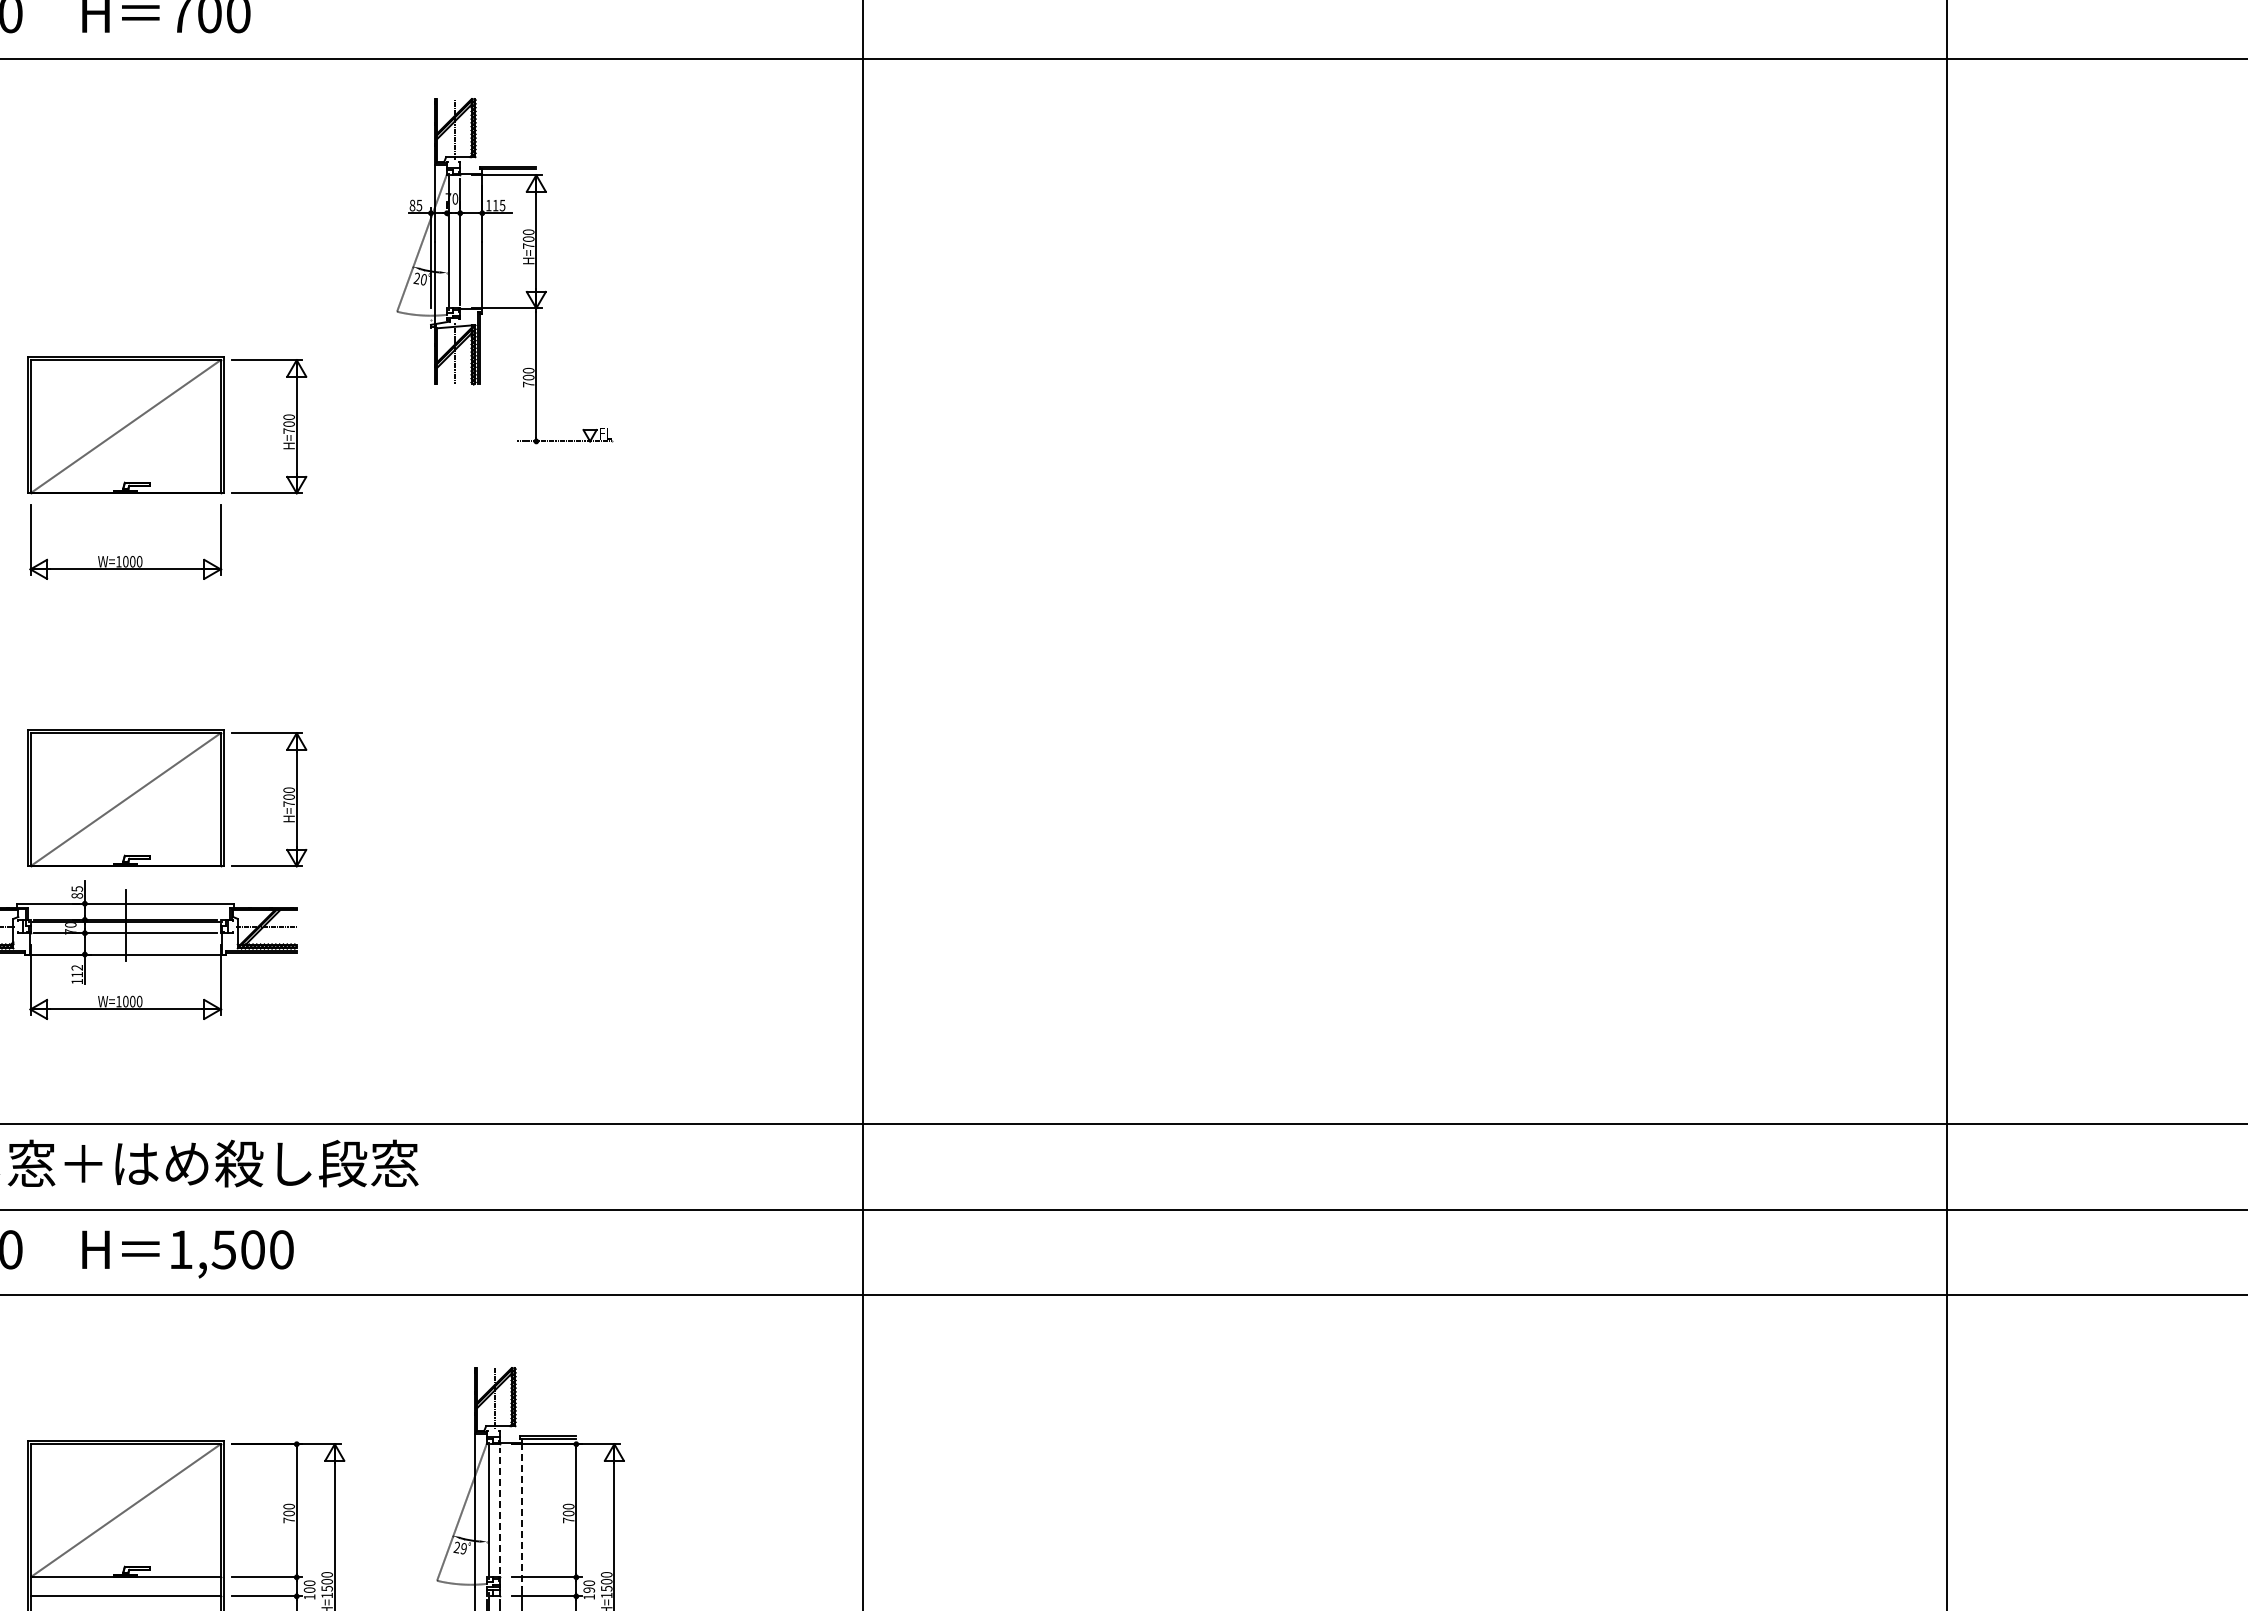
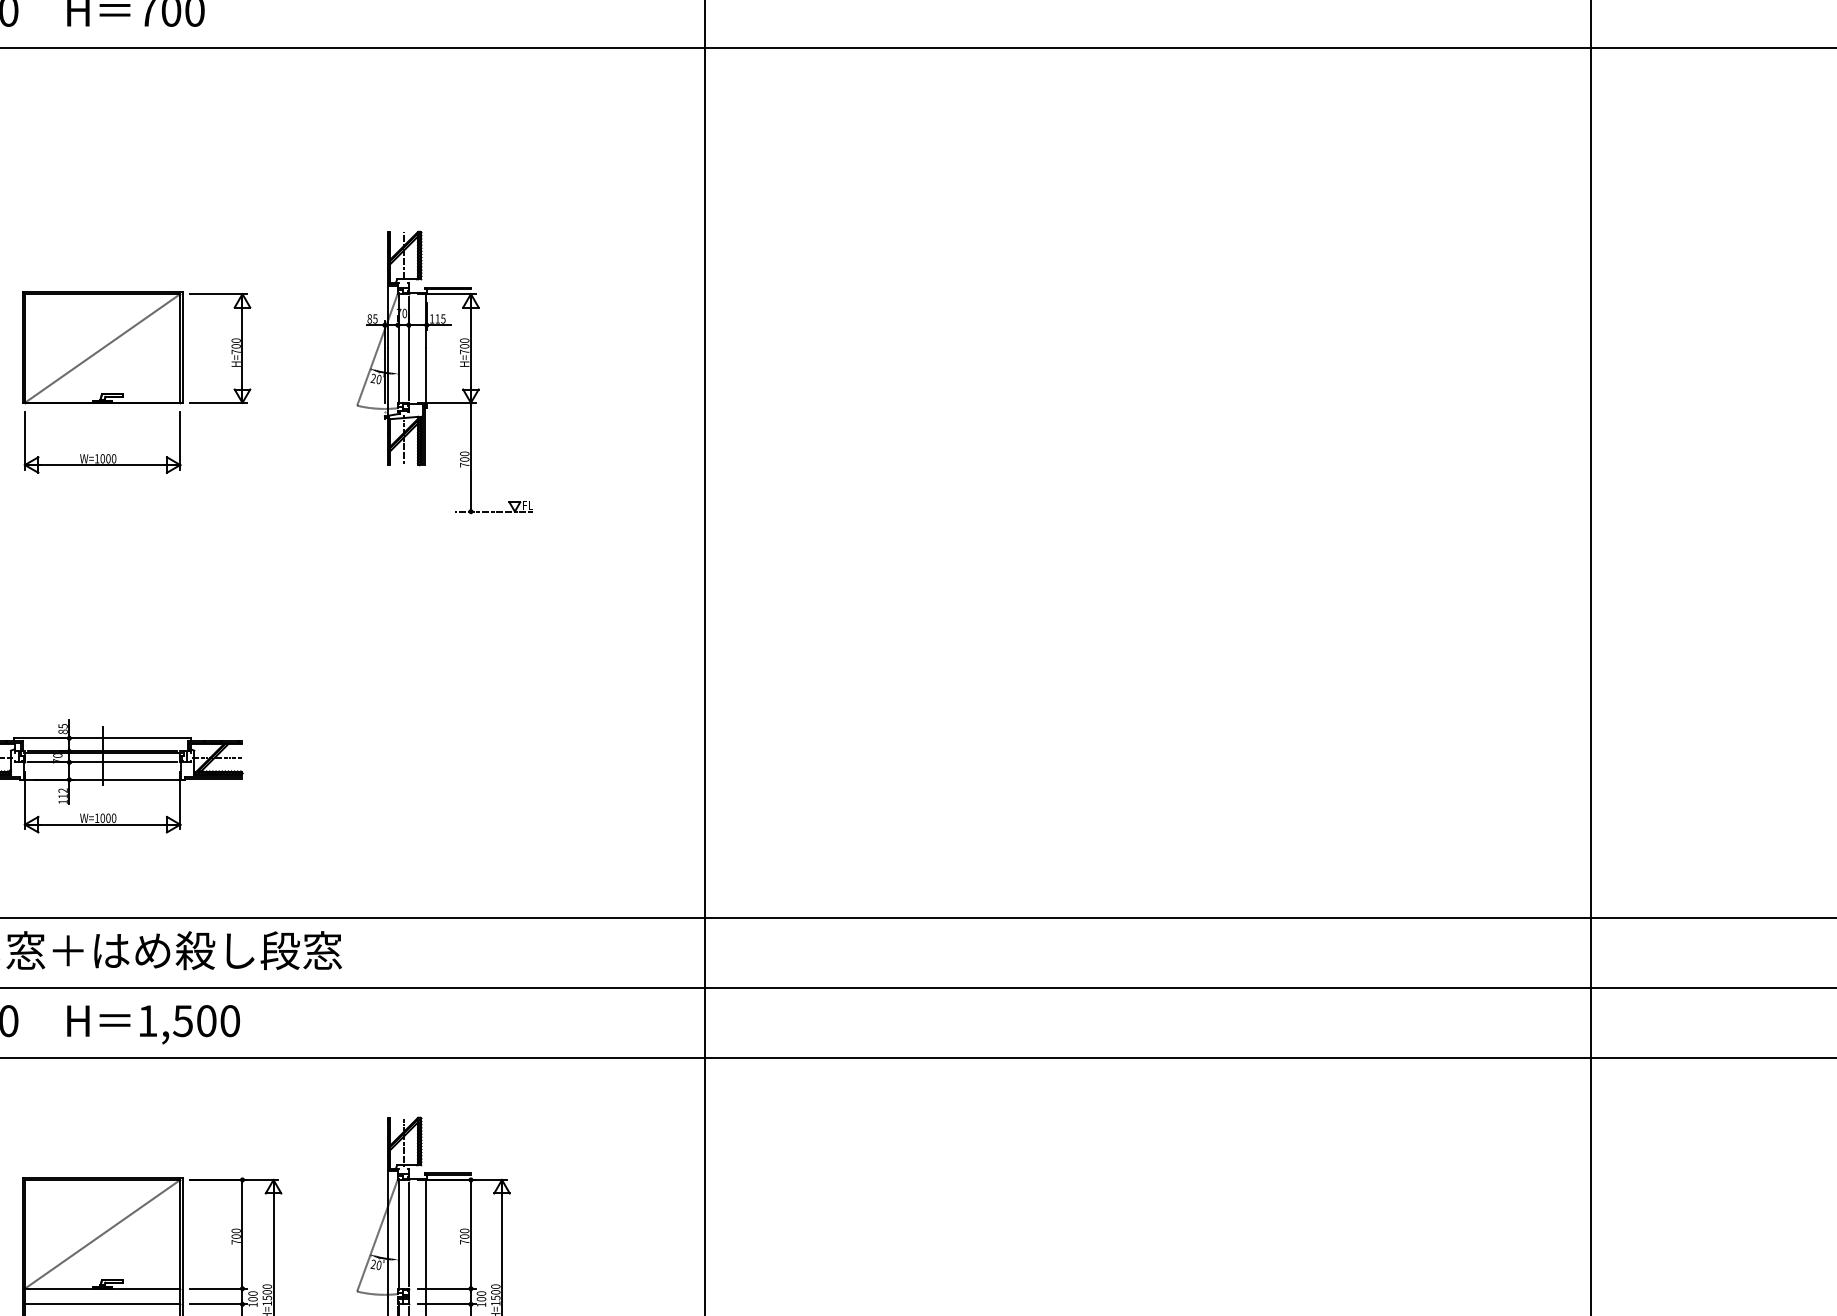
part: (503, 271) -> (444, 372), moved
part: (167, 798) -> (136, 652), removed
line: (500, 1510) -> (408, 1234), dashed -> solid
line: (521, 1515) -> (426, 1238), dashed -> solid
text: (463, 1548) -> (378, 1265), 29 -> 20
text: (588, 1589) -> (480, 1298), 190 -> 100

